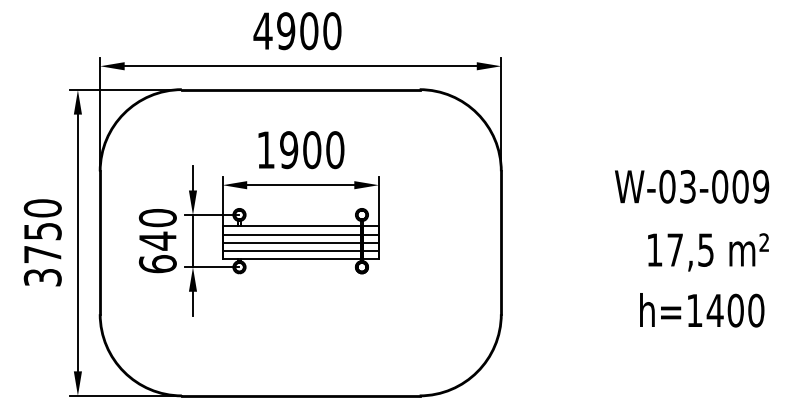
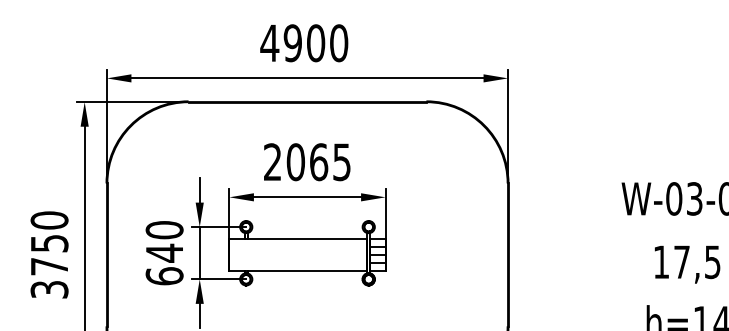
text: (300, 150) -> (307, 162), 1900 -> 2065
line: (291, 234) -> (298, 246), removed
line: (291, 242) -> (298, 254), removed
line: (291, 250) -> (298, 262), removed

